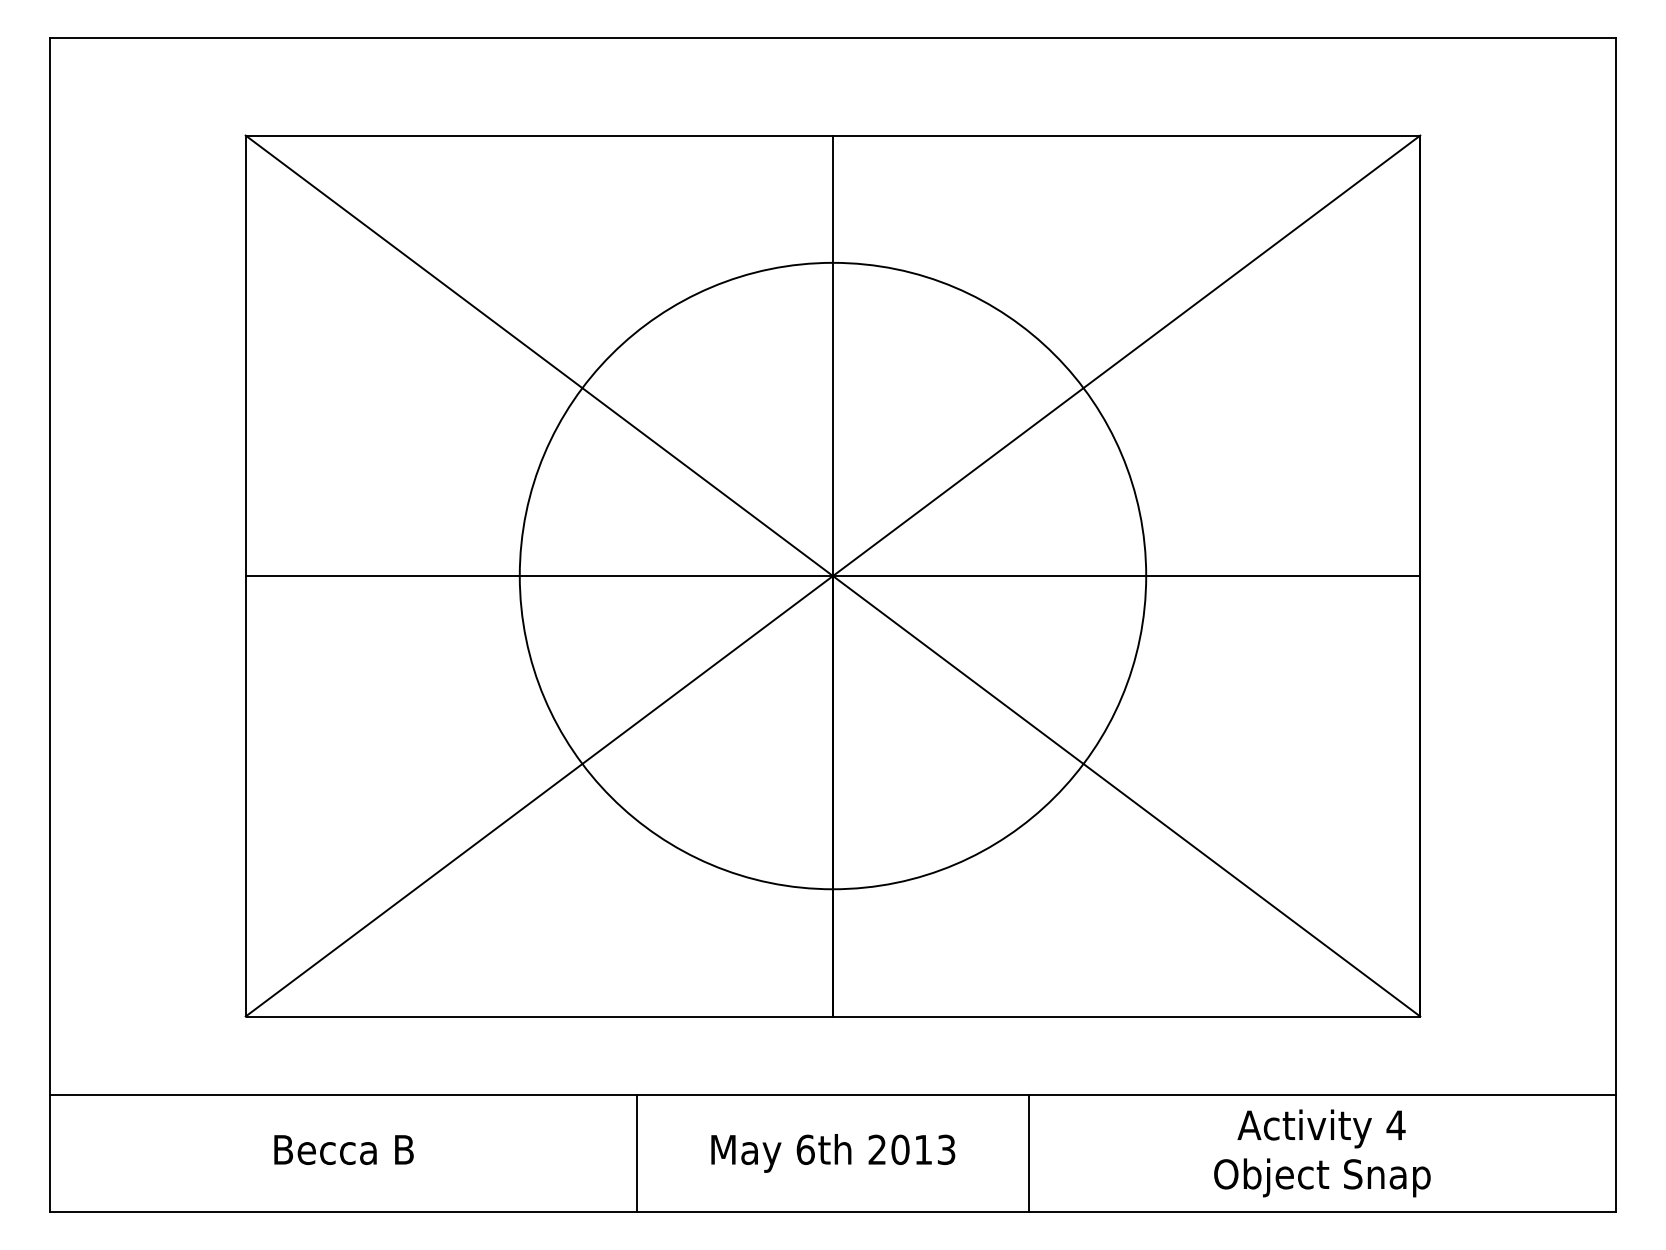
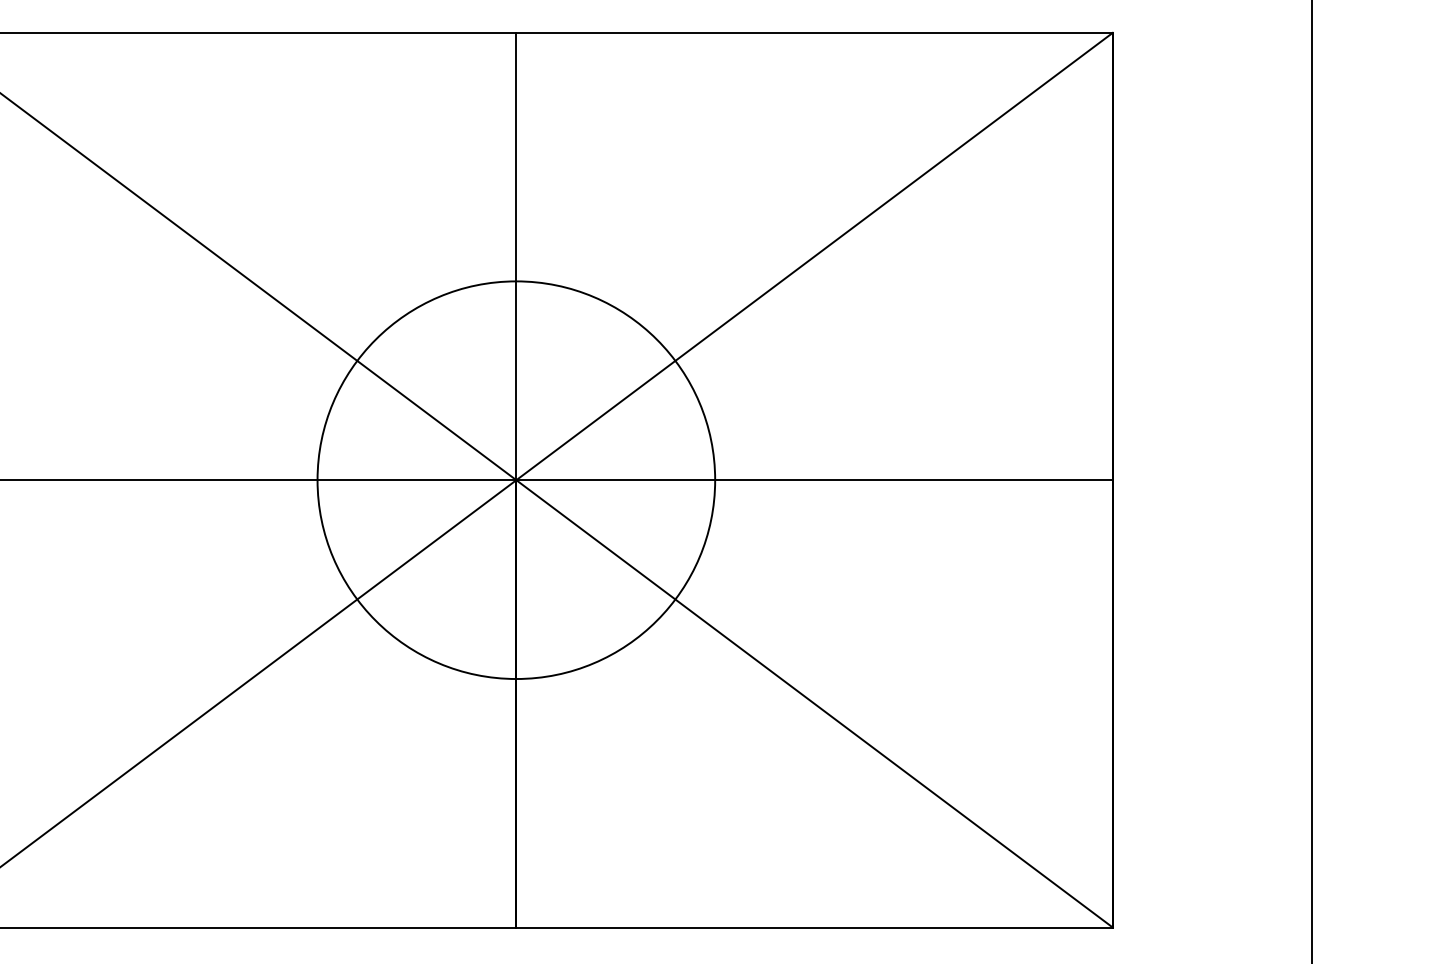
circle: (832, 575) -> (515, 479), size x0.62

